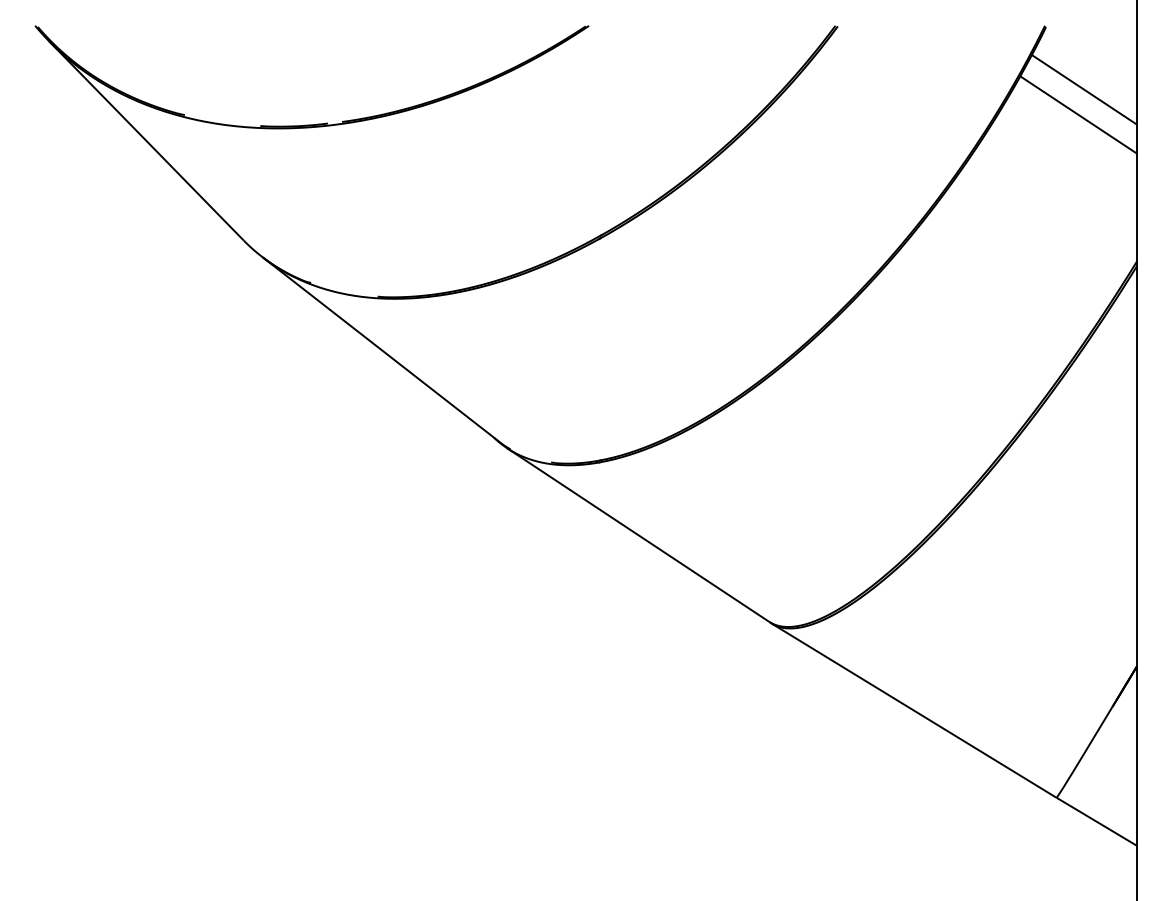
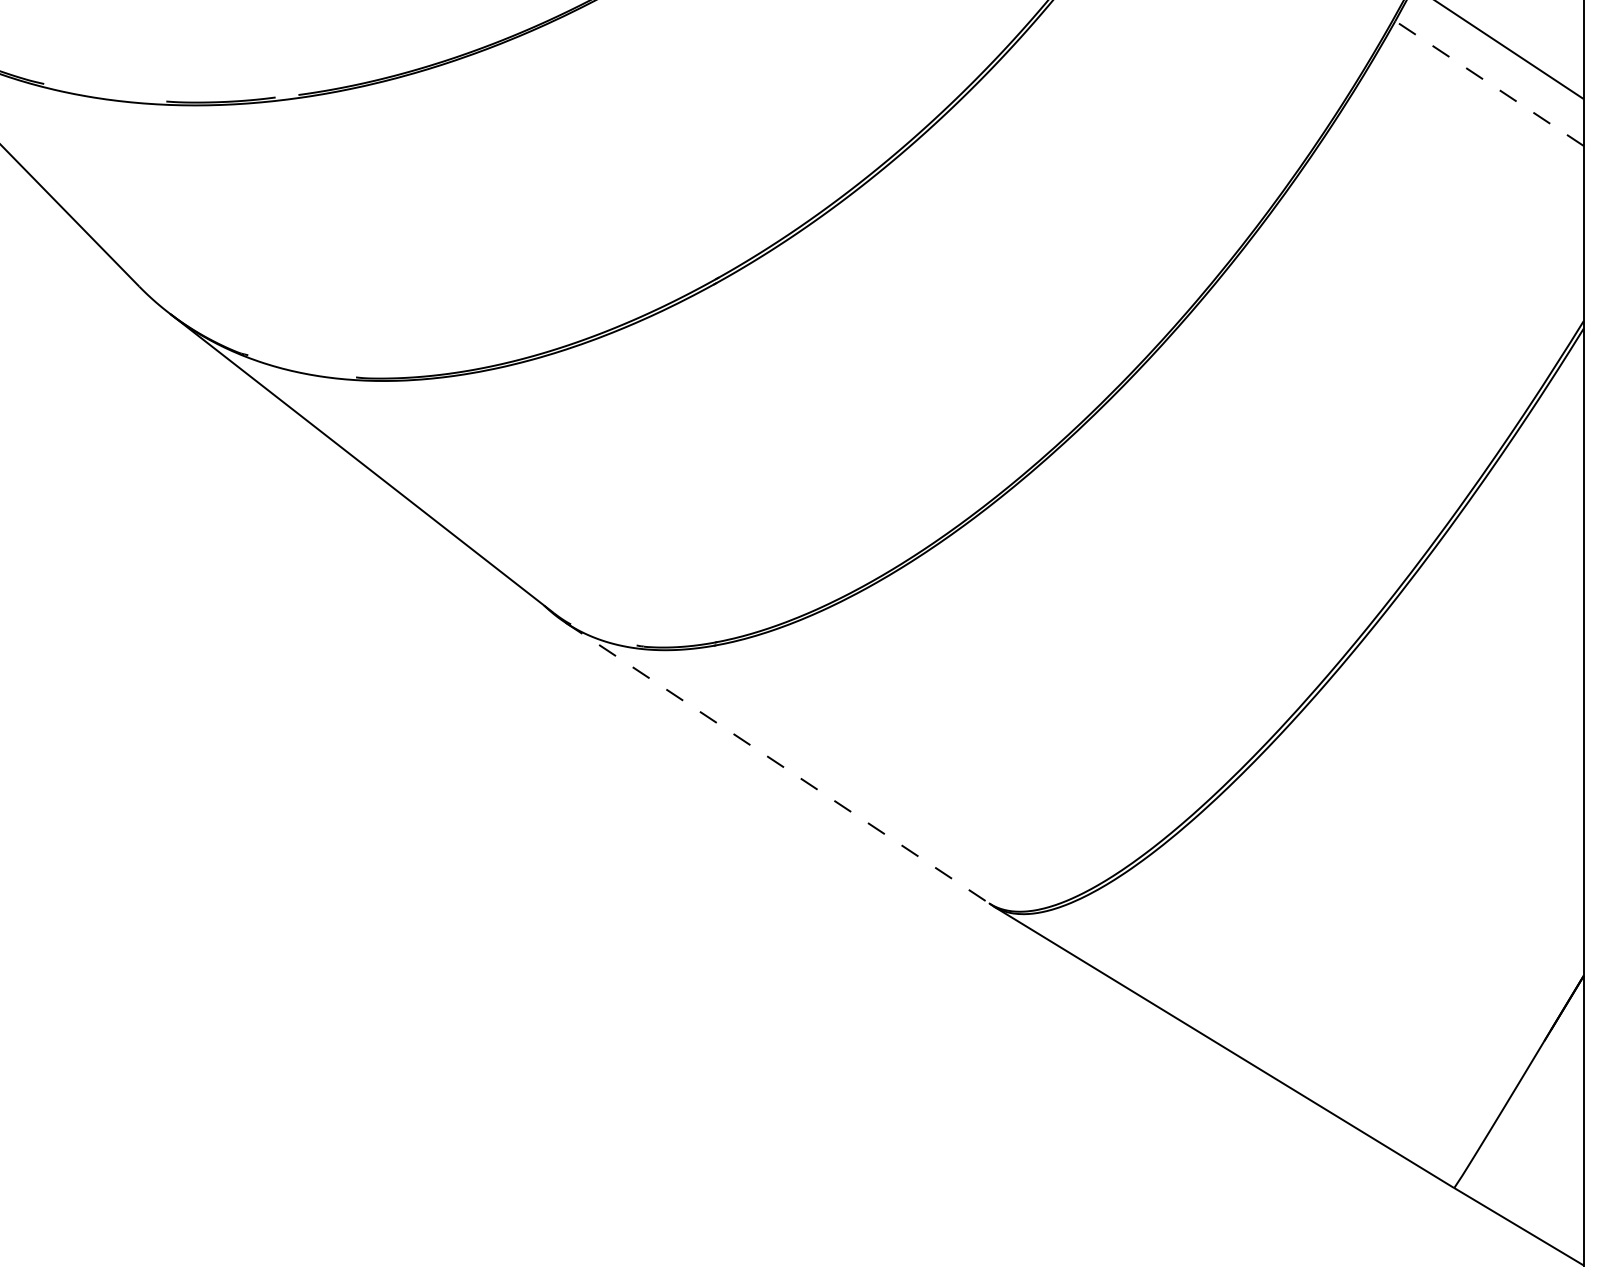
line: (1078, 114) -> (1489, 82), solid -> dashed
line: (638, 534) -> (777, 762), solid -> dashed

